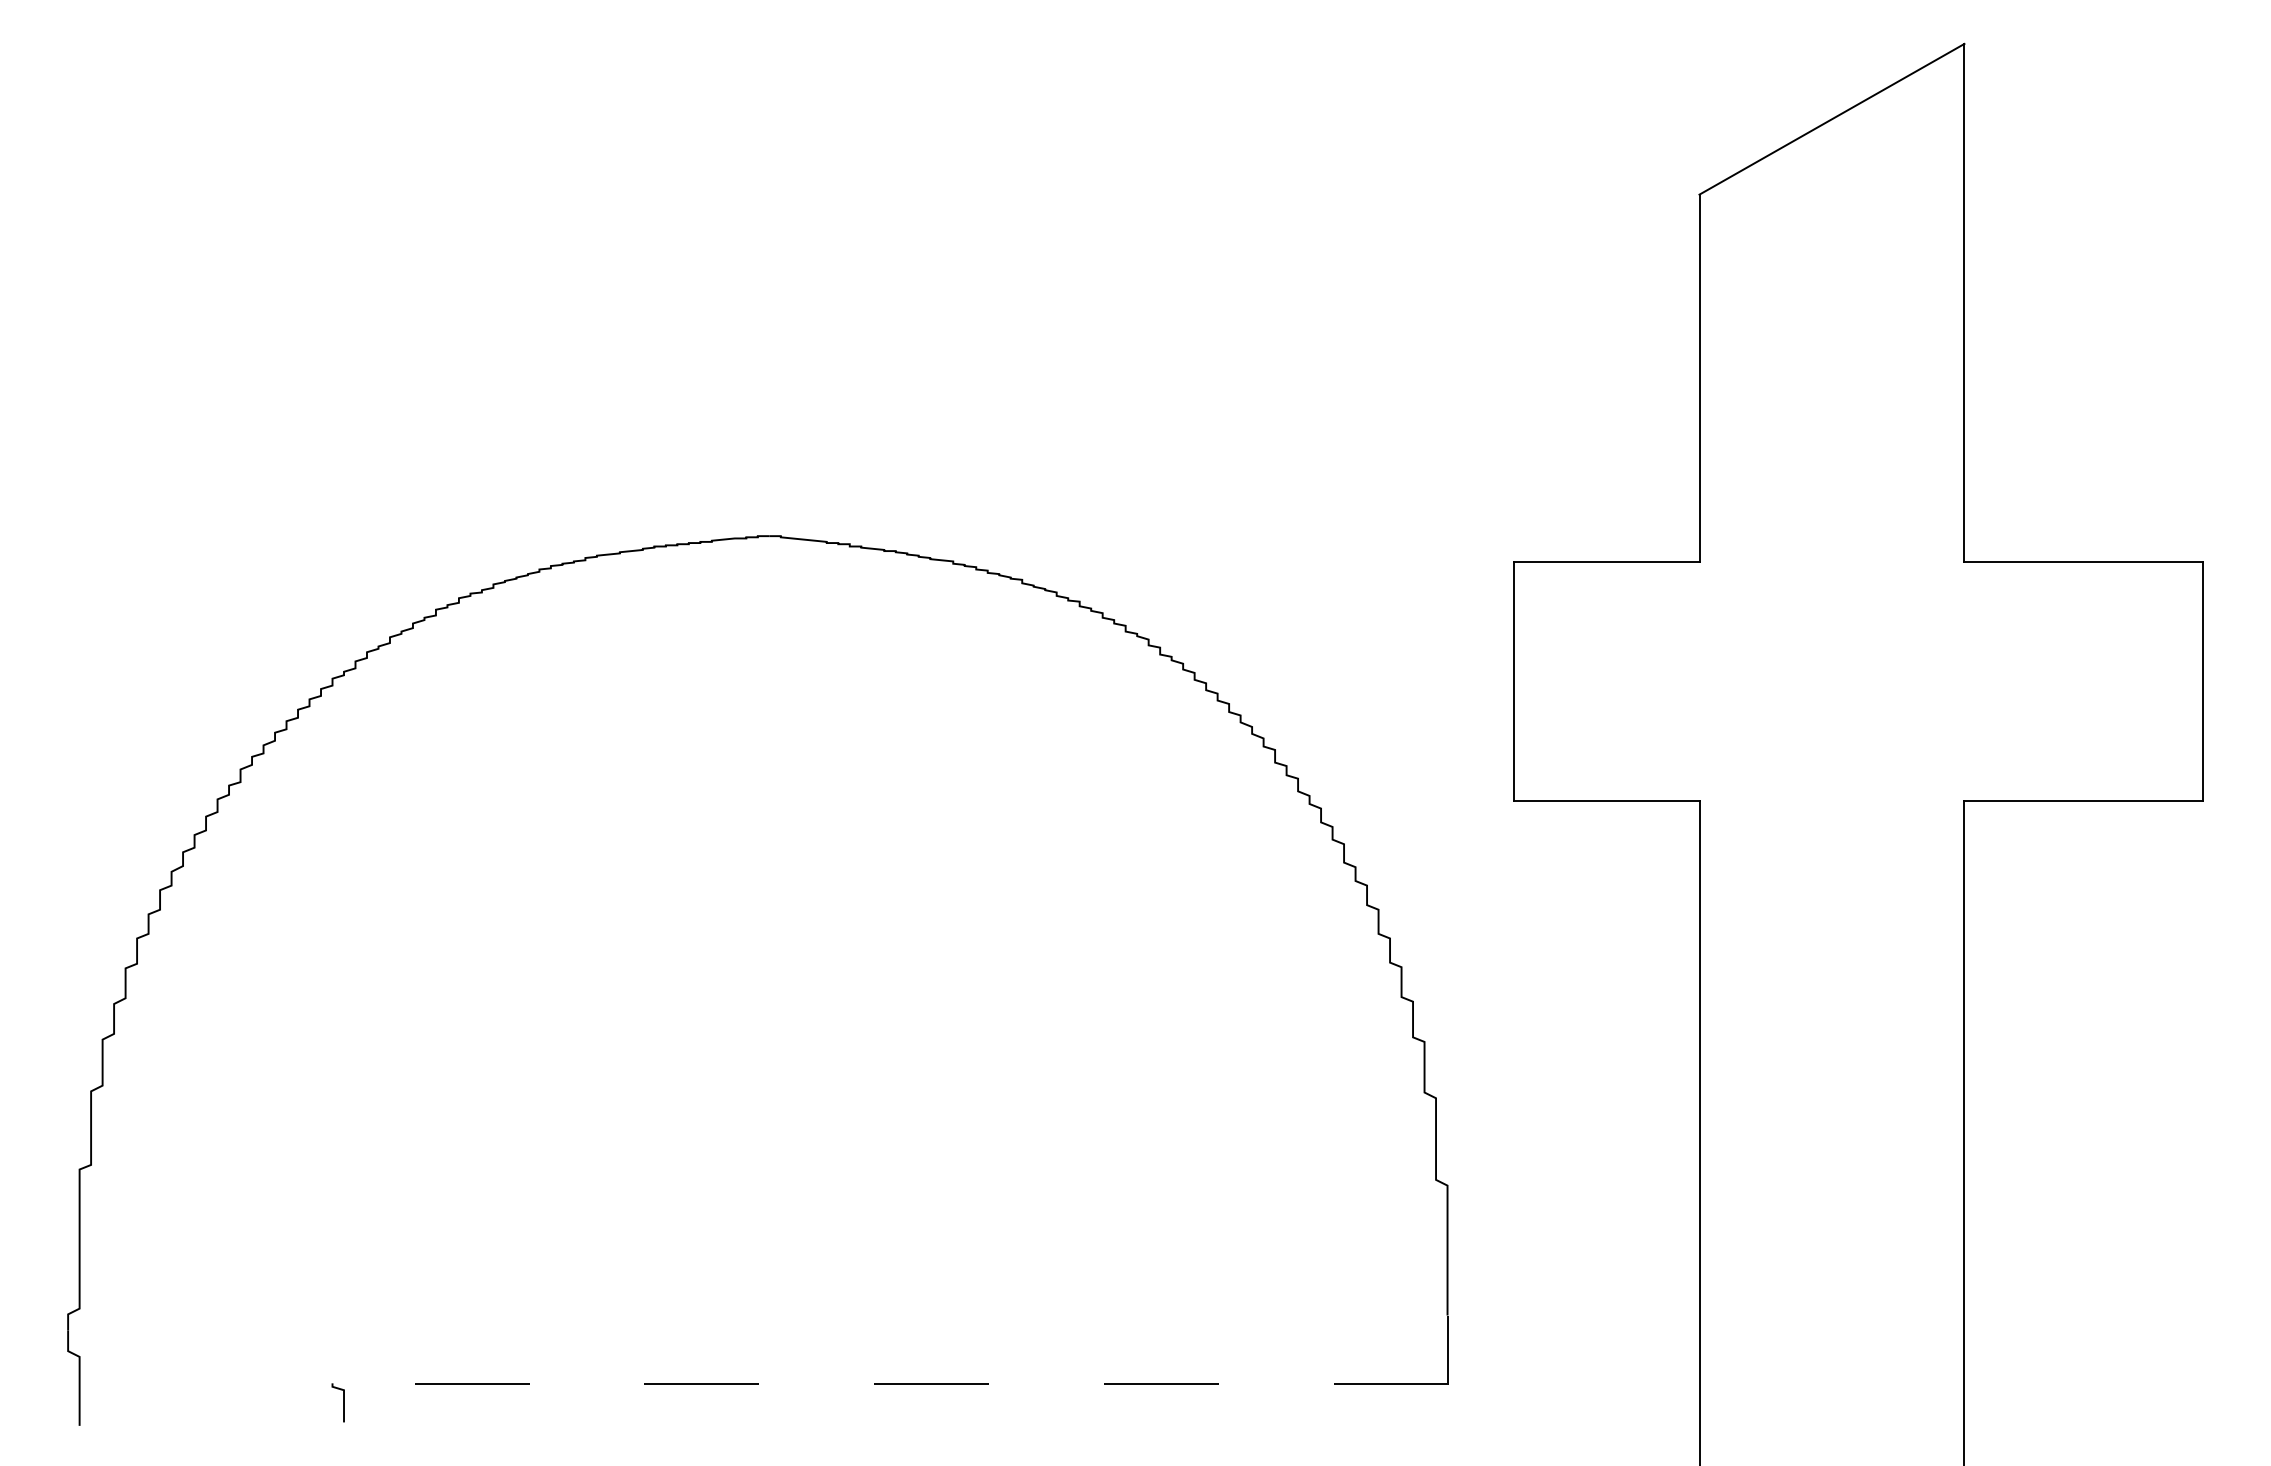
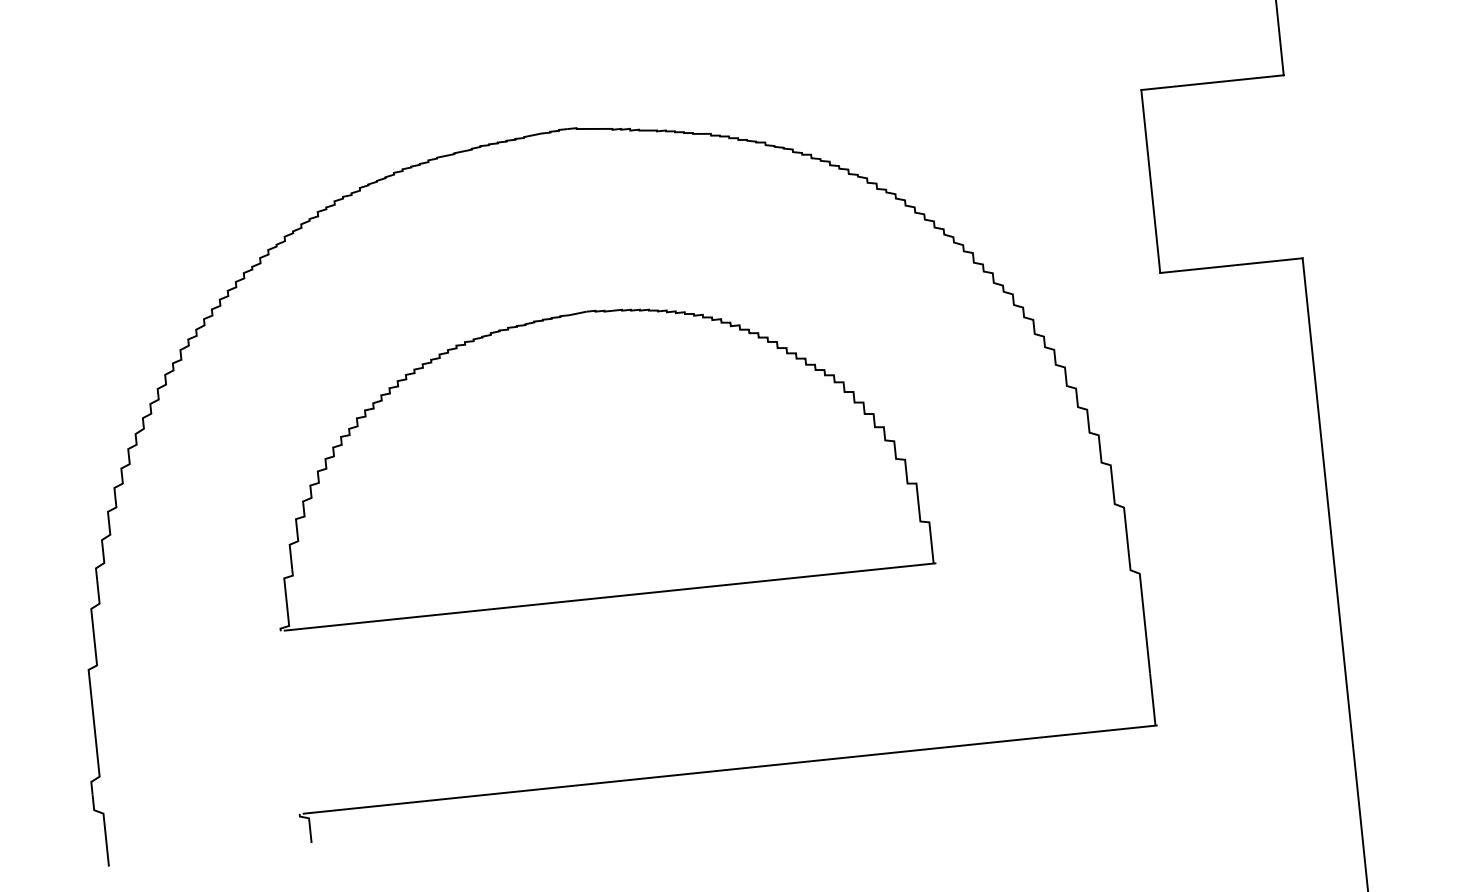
part: (748, 777) -> (570, 315), added
line: (893, 1383) -> (730, 769), dashed -> solid

